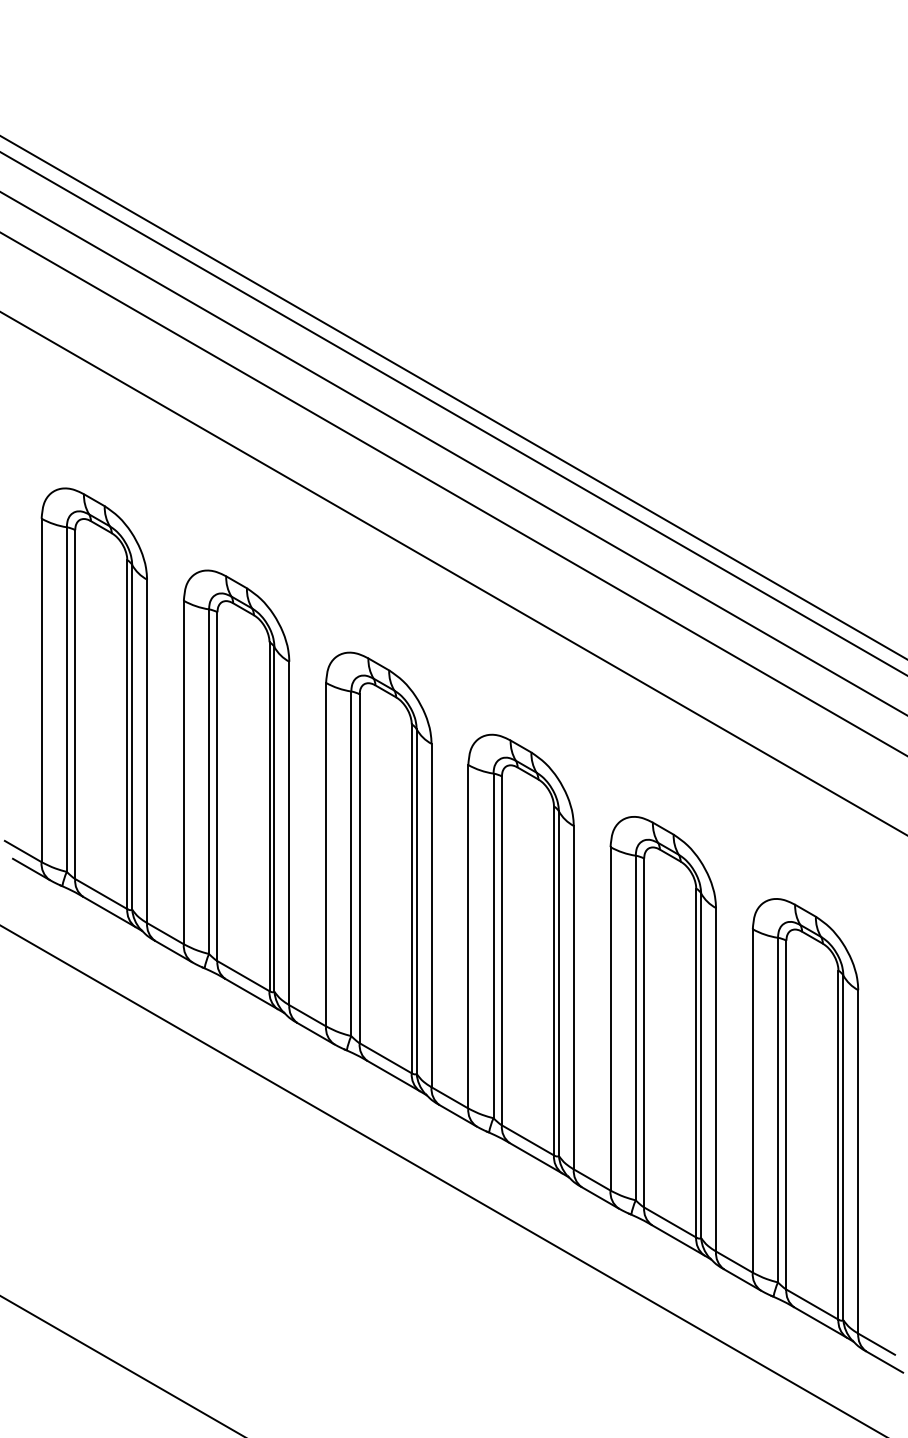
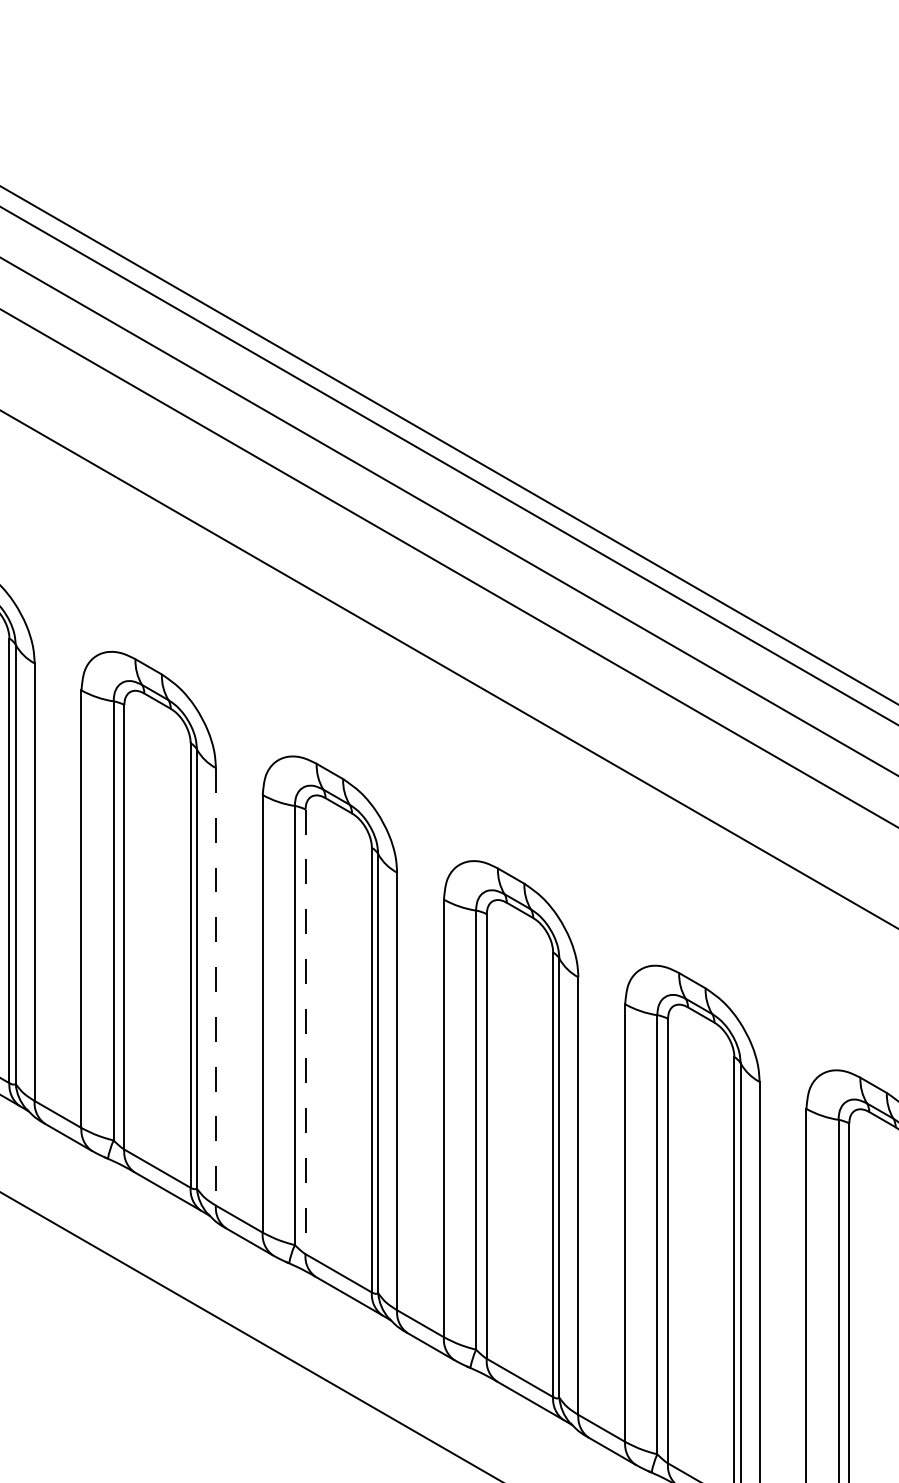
line: (289, 833) -> (216, 986), solid -> dashed
line: (359, 869) -> (305, 1032), solid -> dashed

